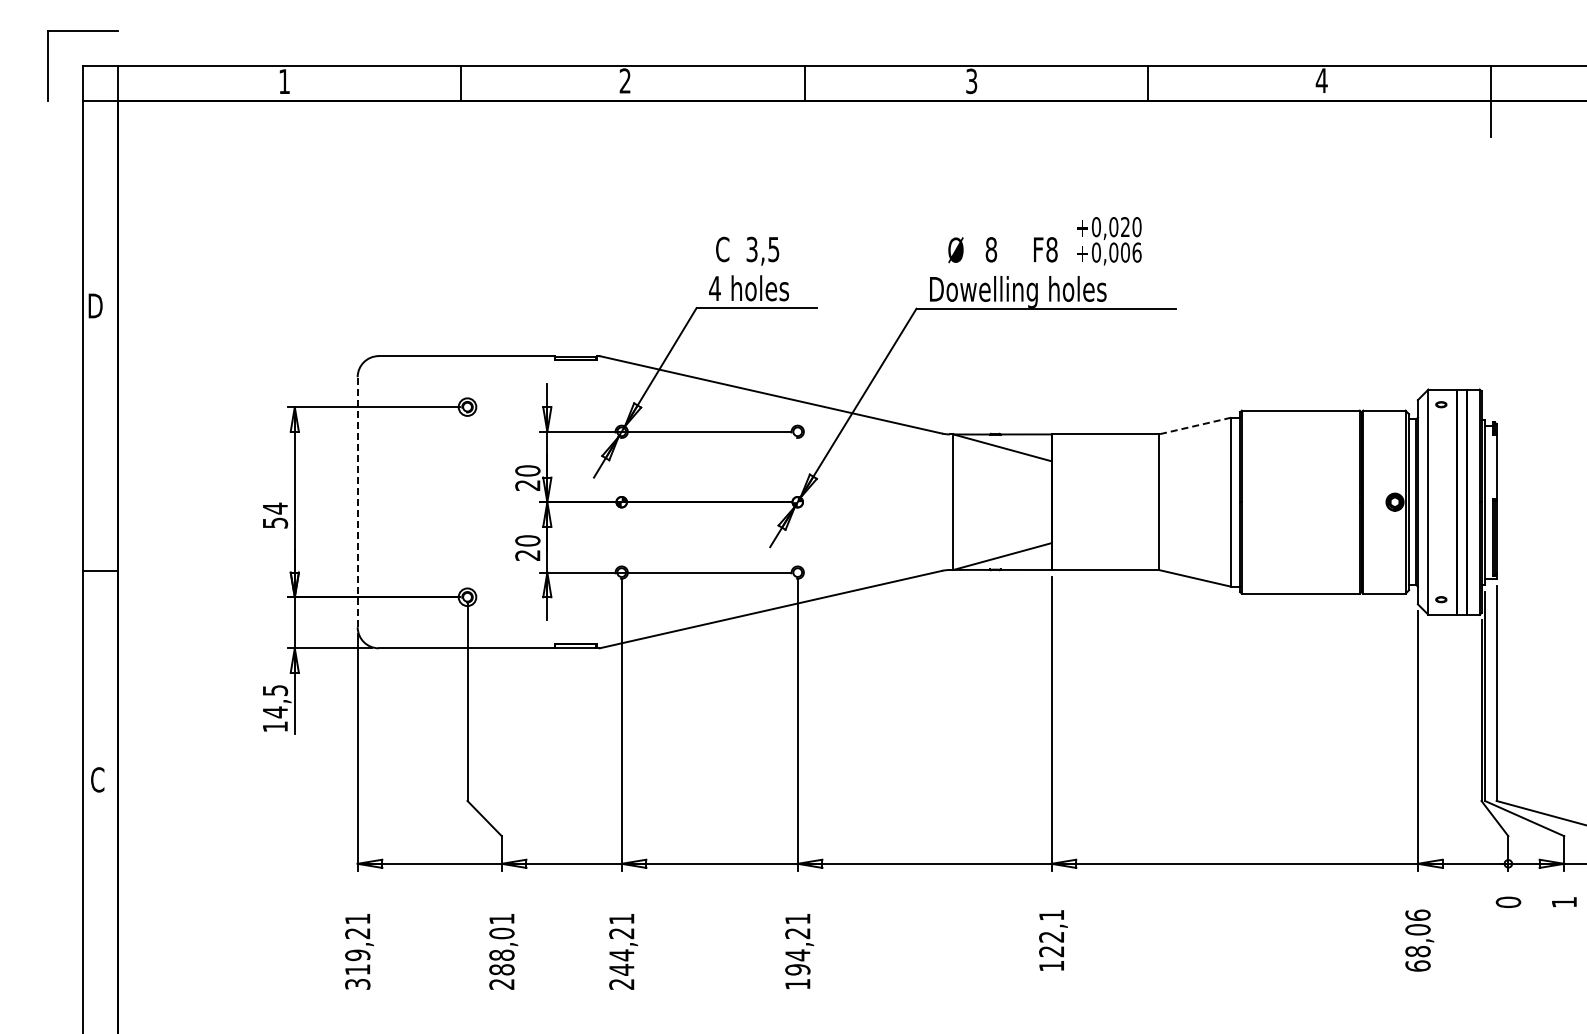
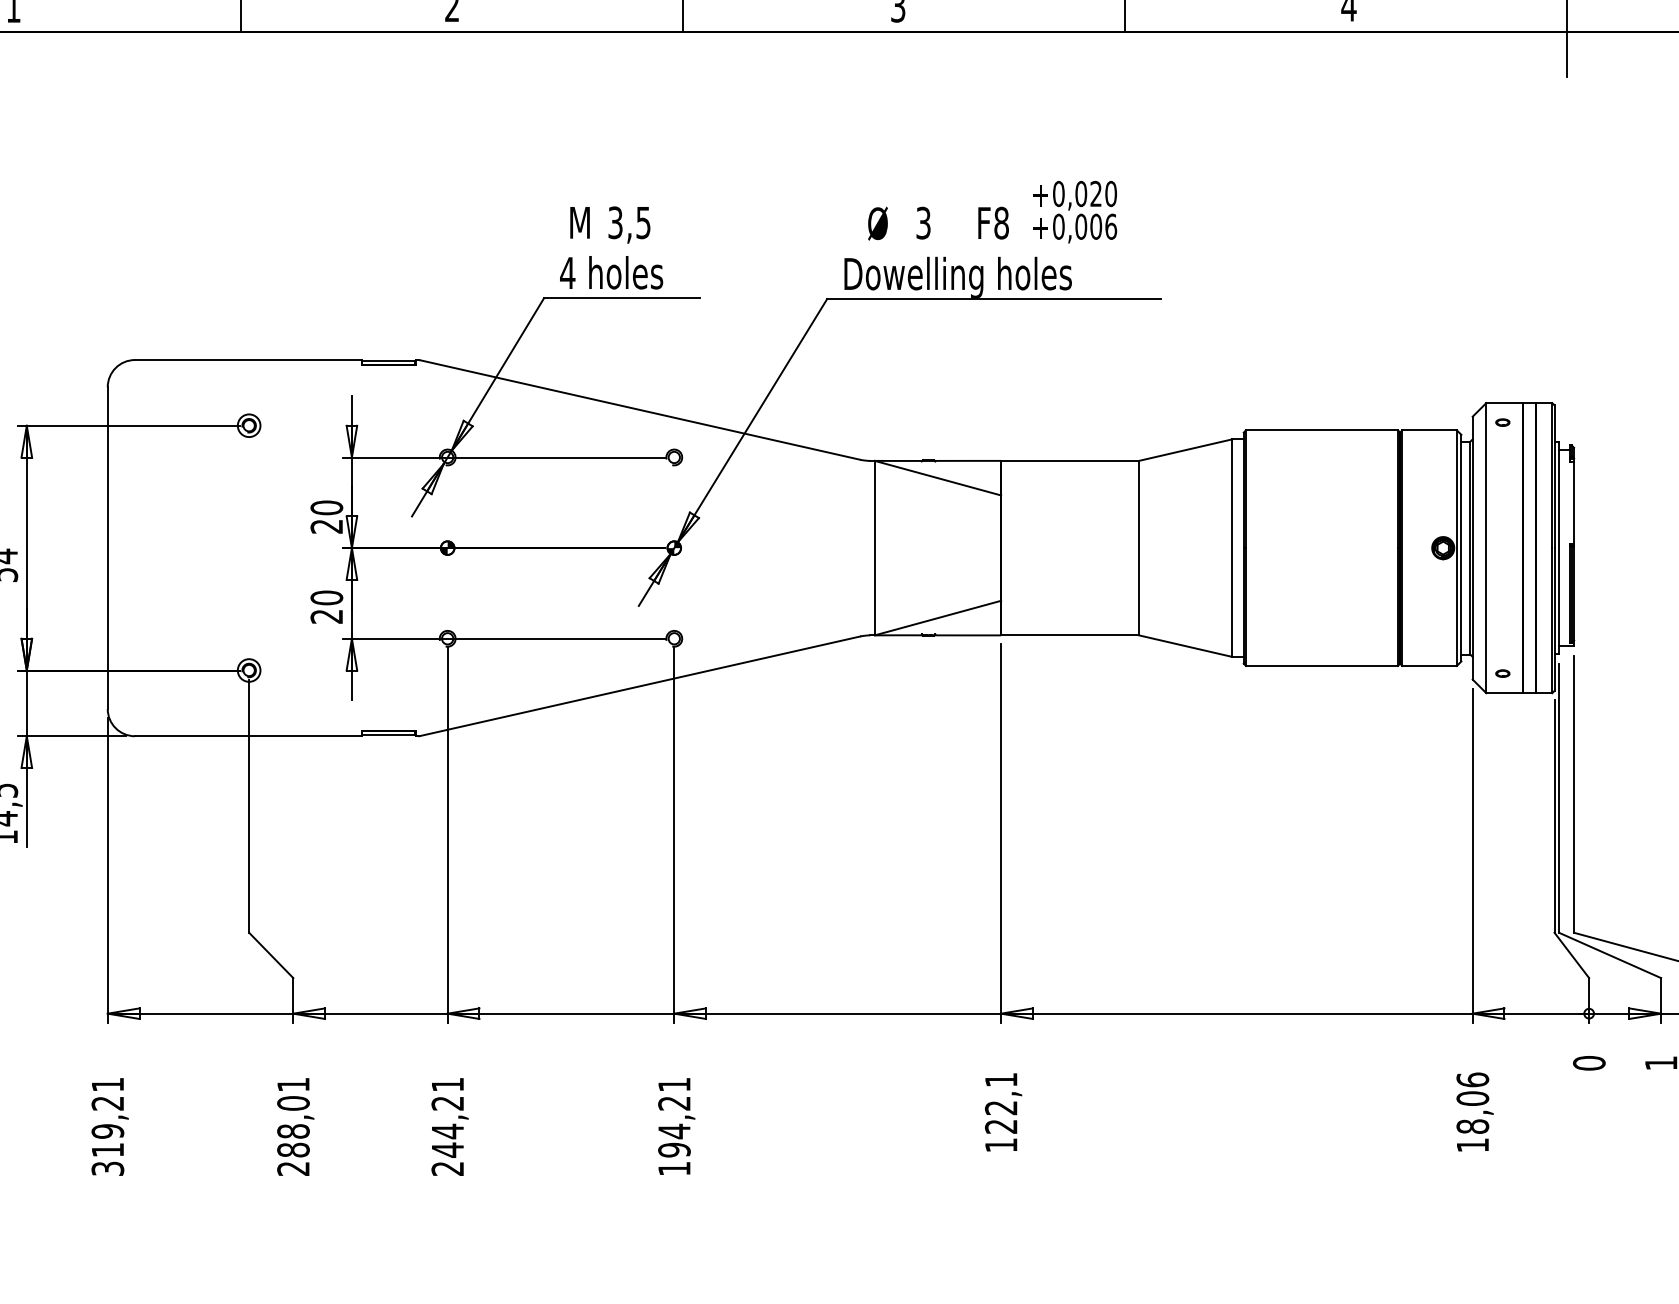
text: (724, 249) -> (579, 222), C -> M
text: (991, 249) -> (923, 222), 8 -> 3
line: (1194, 426) -> (1185, 450), dashed -> solid
line: (357, 502) -> (107, 548), dashed -> solid
text: (1417, 965) -> (1472, 1144), 68,06 -> 18,06

